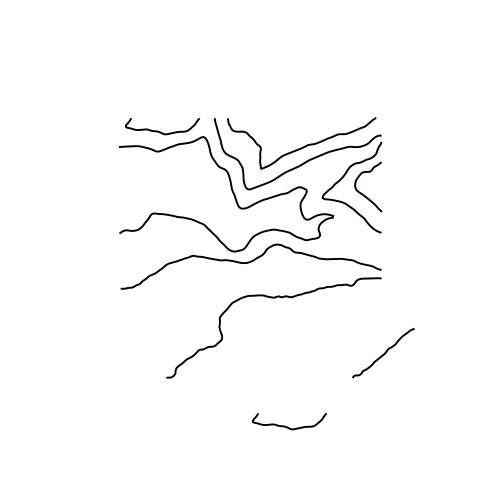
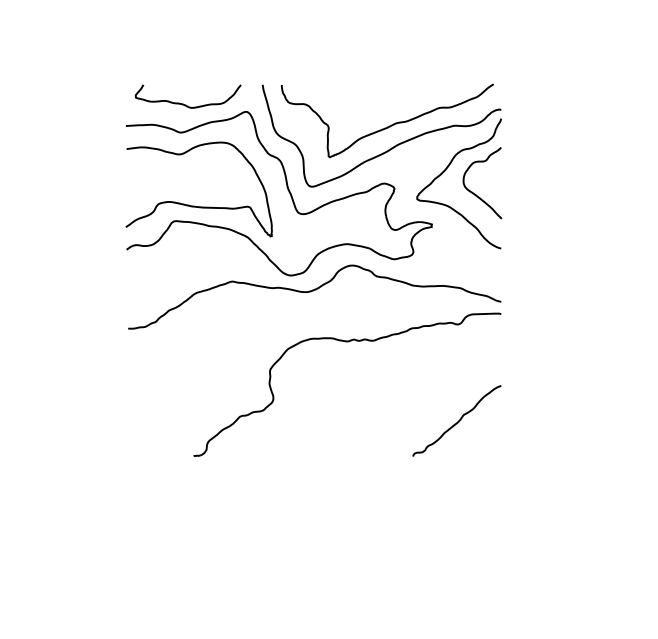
curve: (169, 202) -> (198, 205), added
curve: (383, 353) -> (456, 421), moved
curve: (287, 426) -> (366, 525), removed

